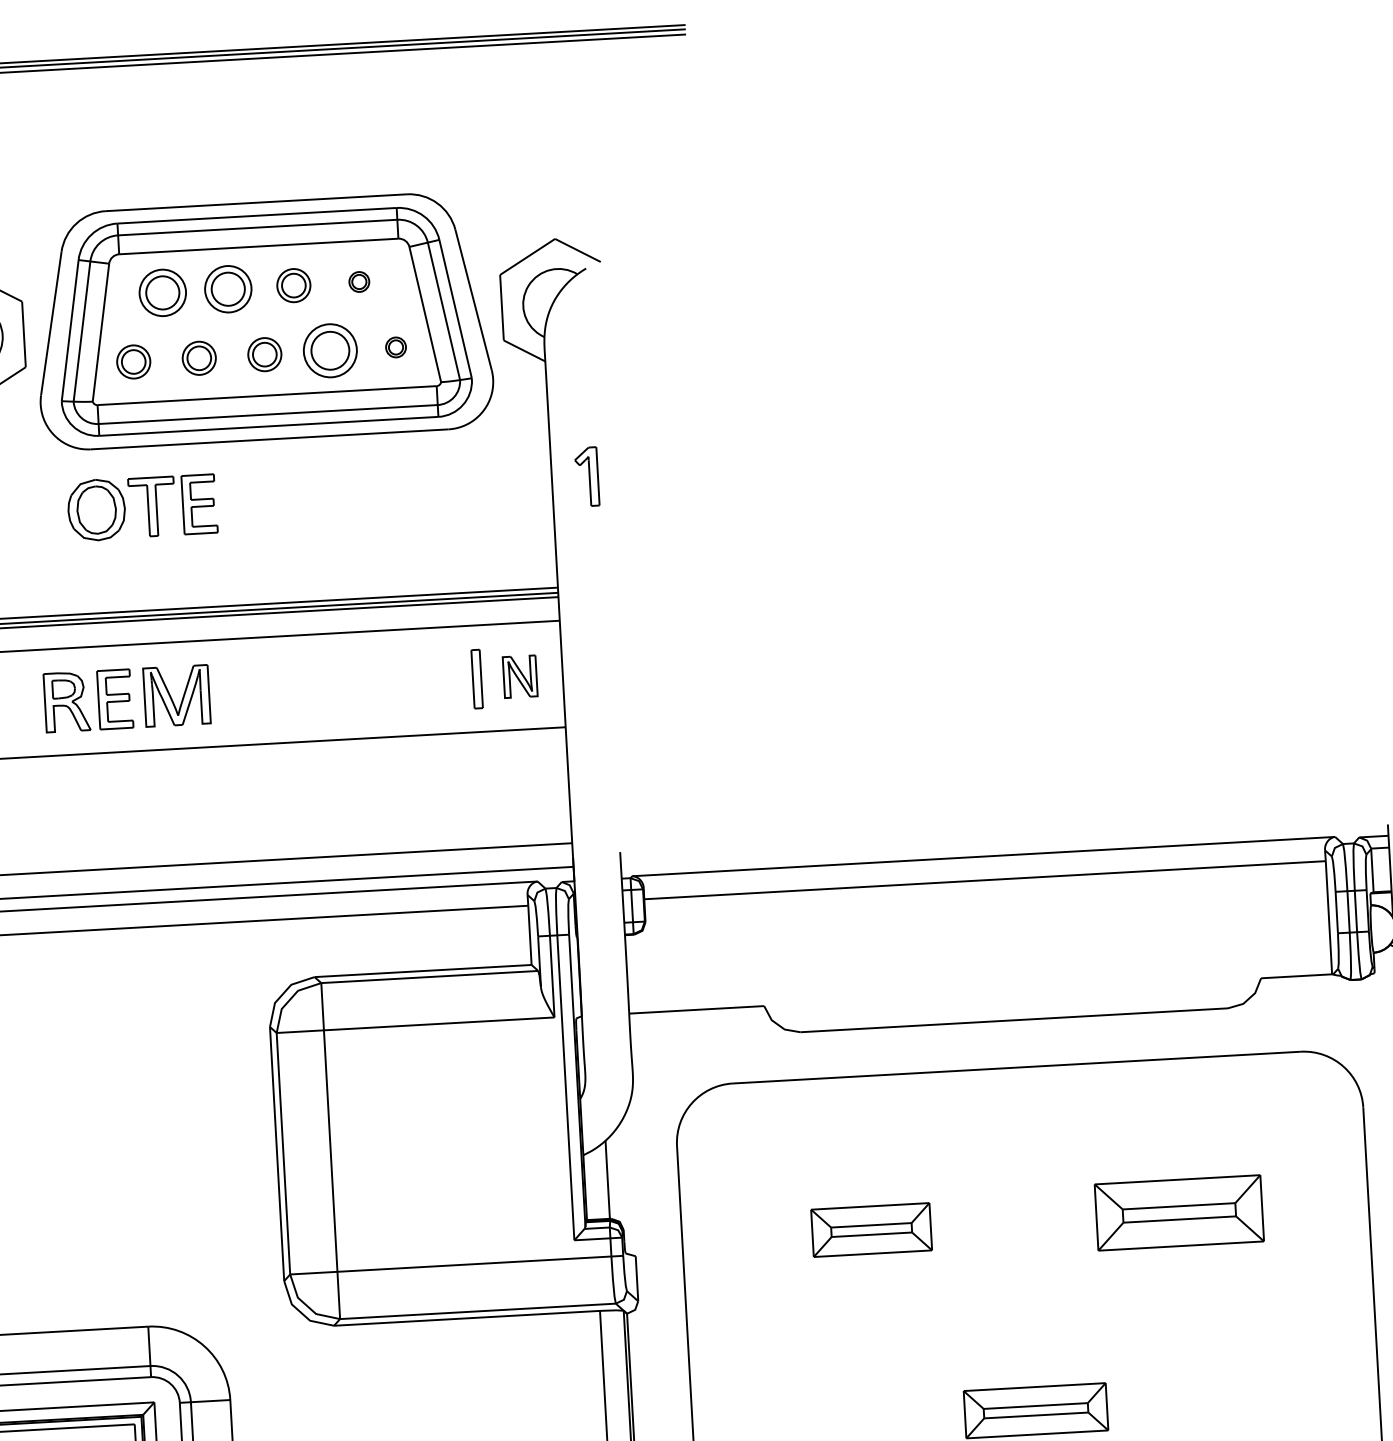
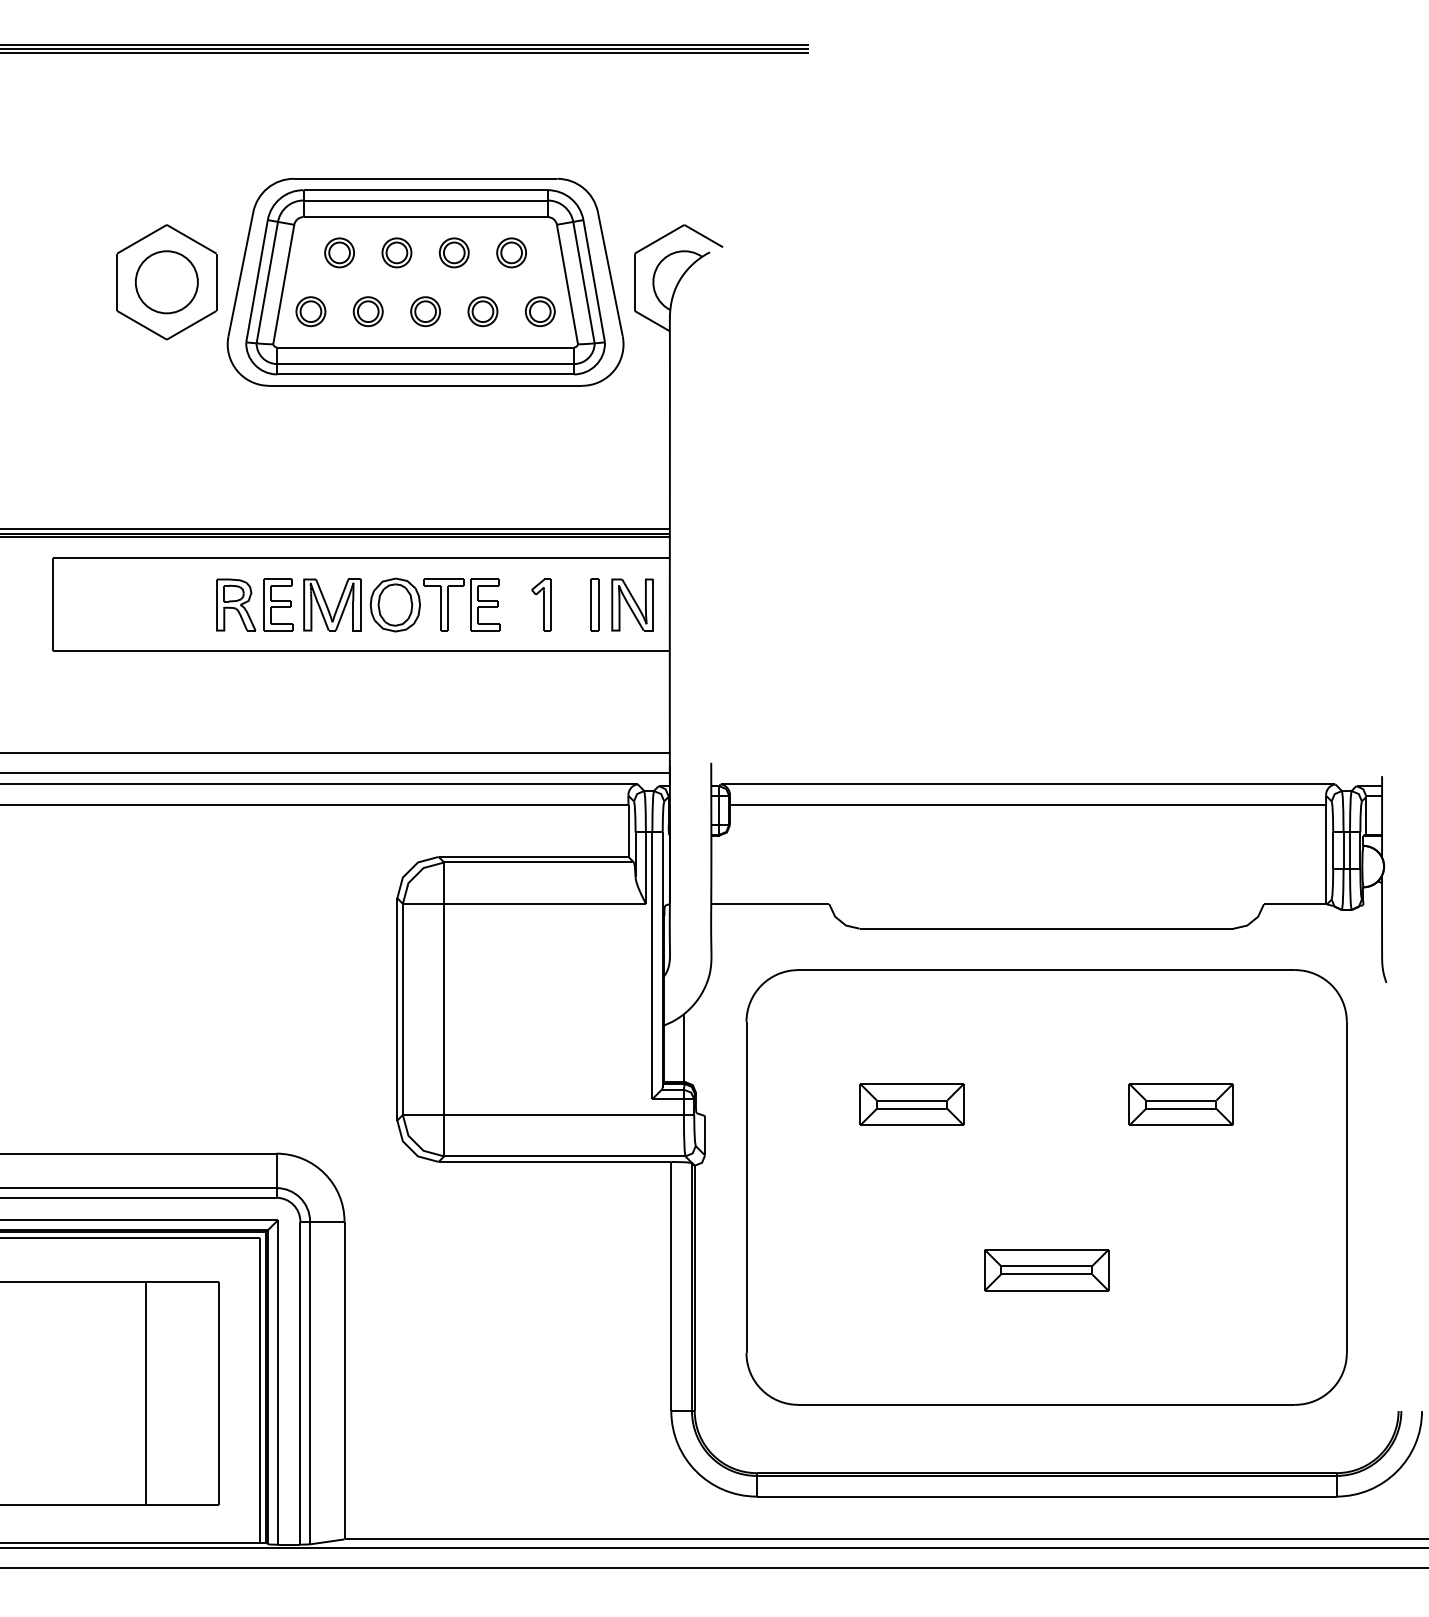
part: (359, 281) -> (511, 252), size x1.67
part: (227, 288) -> (396, 252), size x0.71
part: (162, 292) -> (339, 252), size x0.71
part: (396, 347) -> (540, 311), size x1.67
part: (329, 350) -> (482, 311), size x0.62
part: (586, 476) -> (541, 604), moved
part: (141, 506) -> (434, 604), moved
part: (520, 676) -> (632, 604), size x1.43
part: (1178, 1212) -> (1180, 1104), size x0.71

